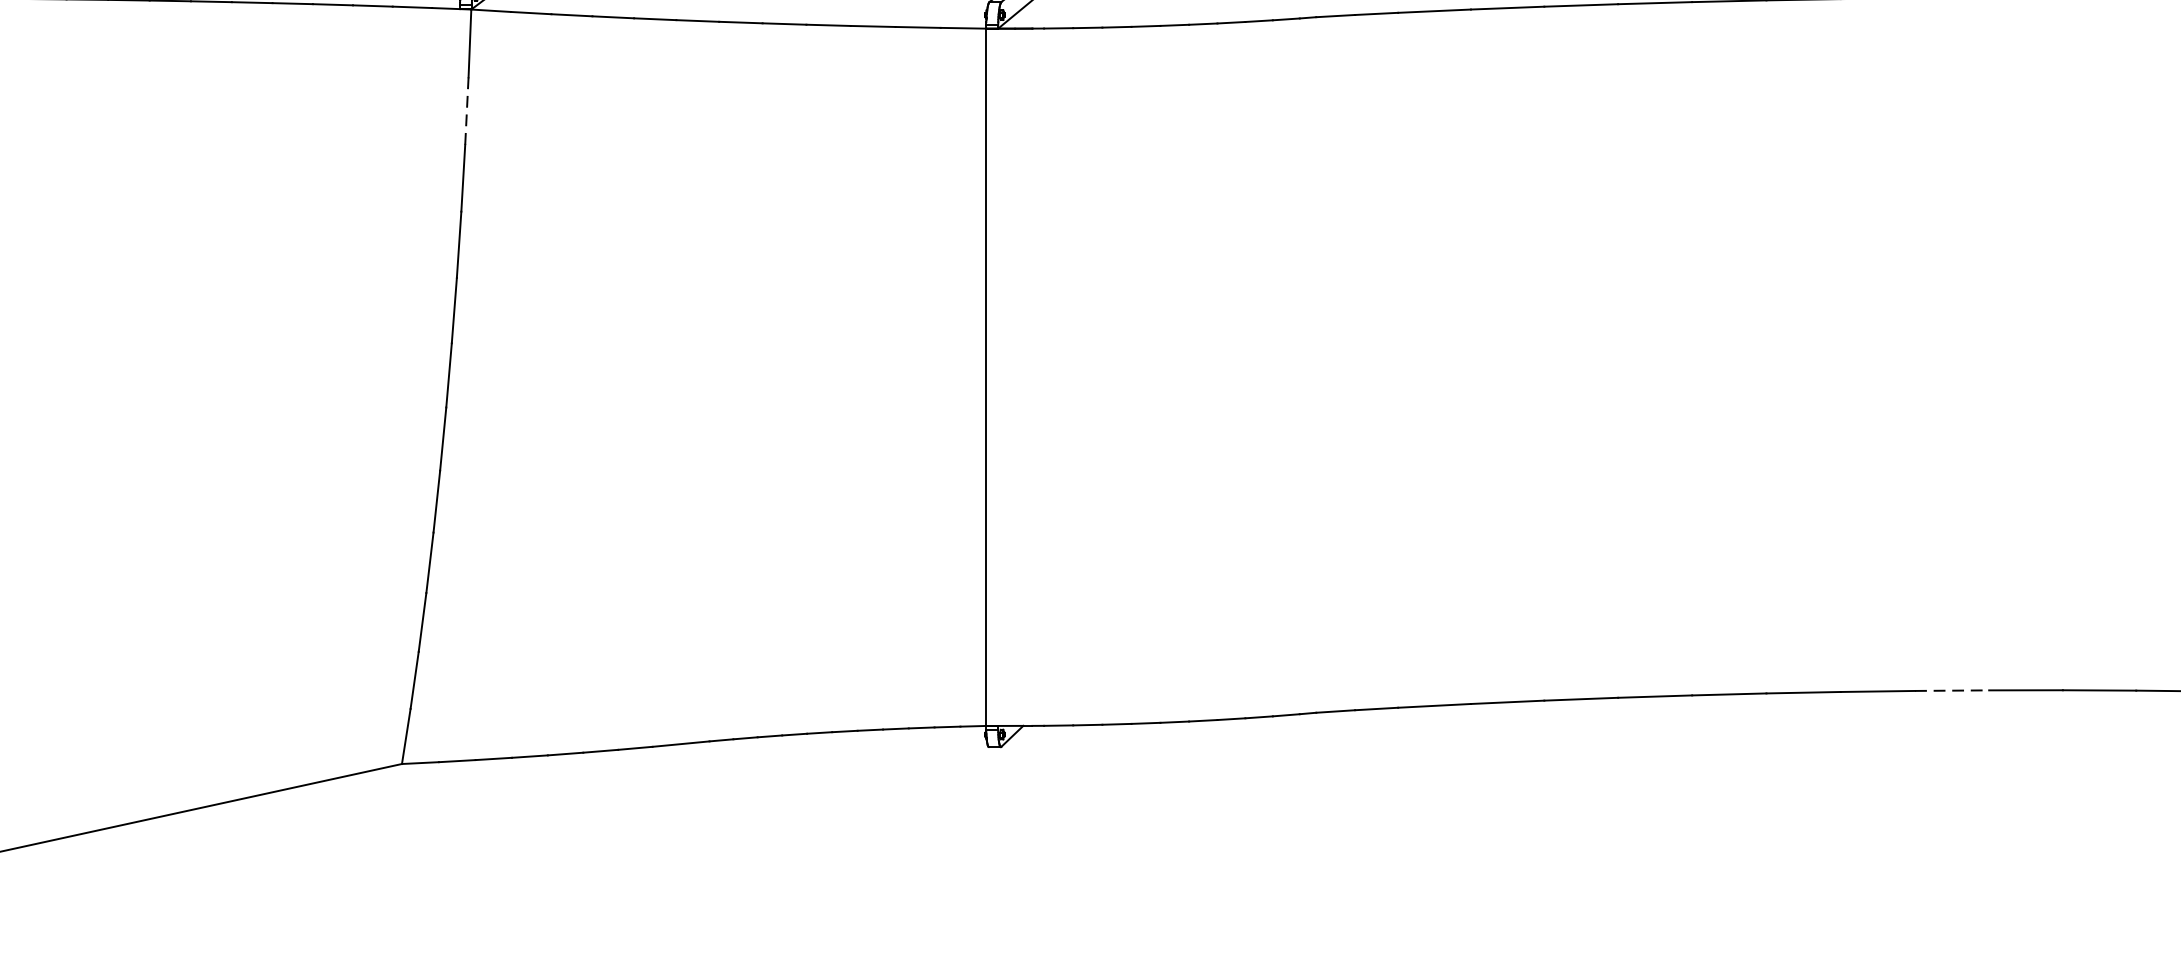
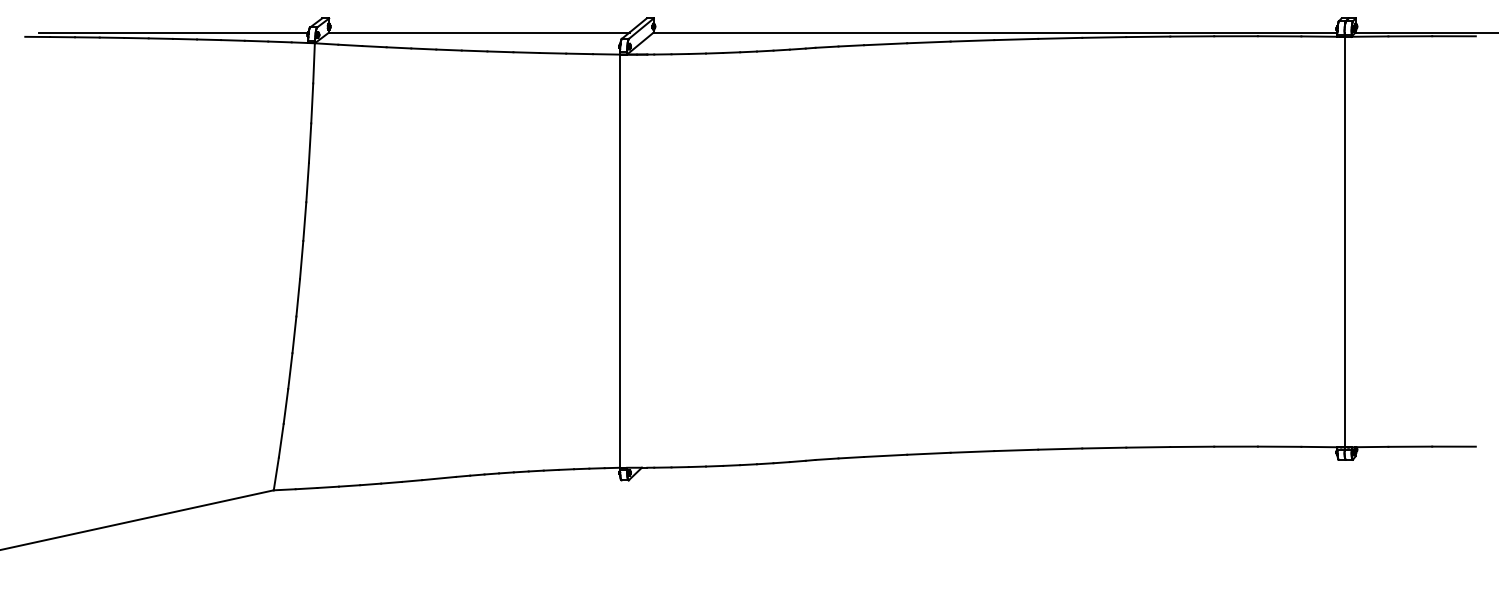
line: (467, 111) -> (312, 103), dashed -> solid
line: (1952, 690) -> (1192, 446), dashed -> solid

